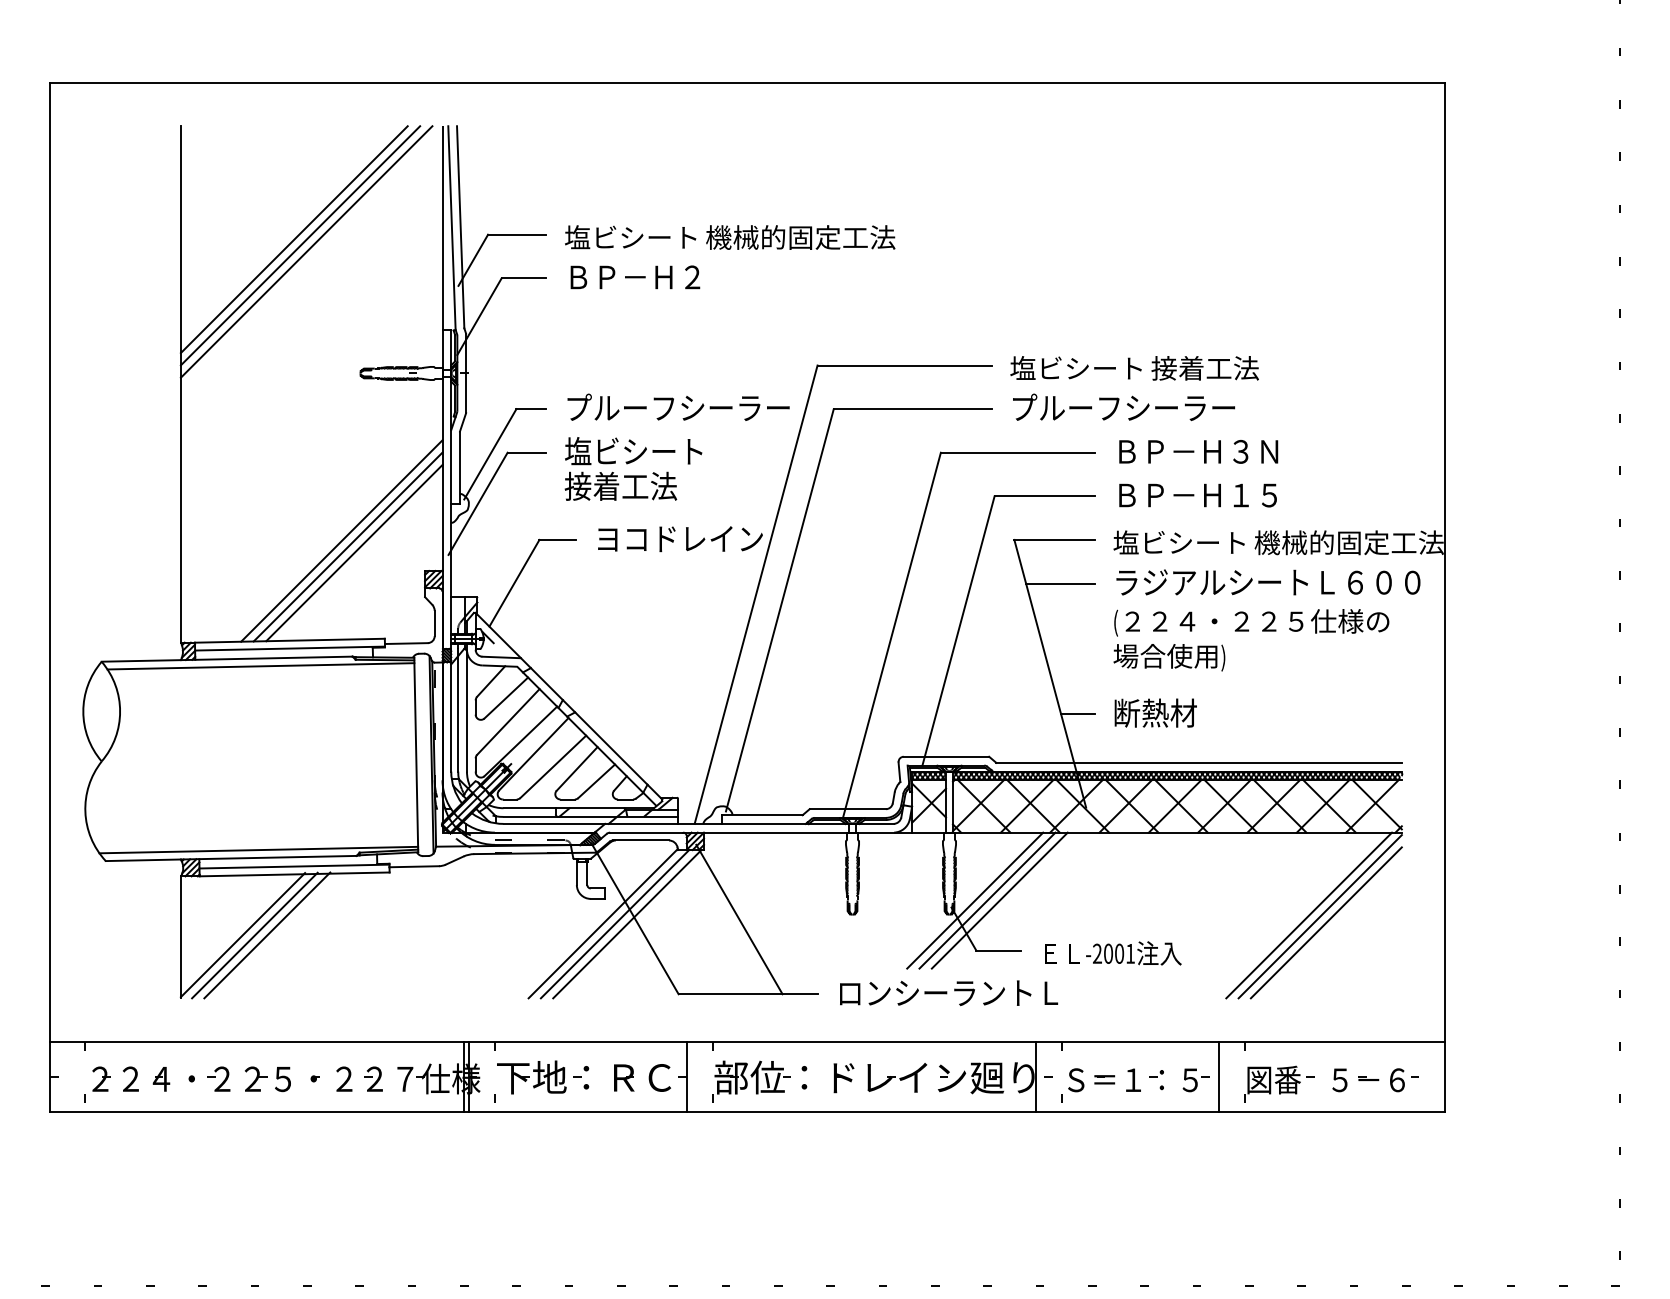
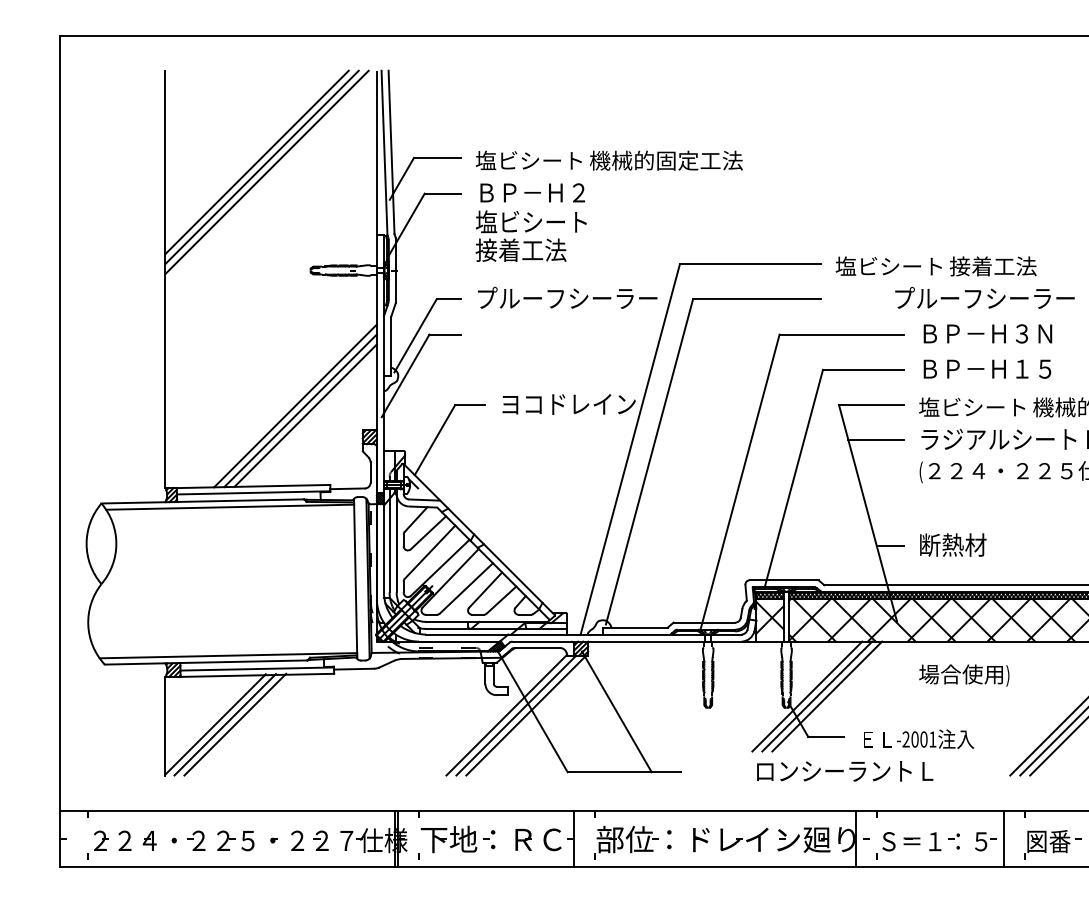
text: (1123, 407) -> (984, 298), moved
text: (633, 468) -> (531, 235), moved
text: (1169, 657) -> (964, 675), moved
text: (949, 993) -> (845, 771), moved

